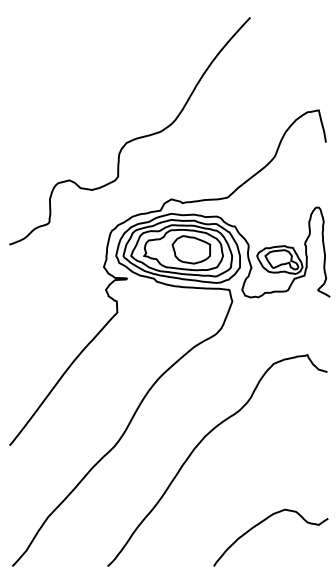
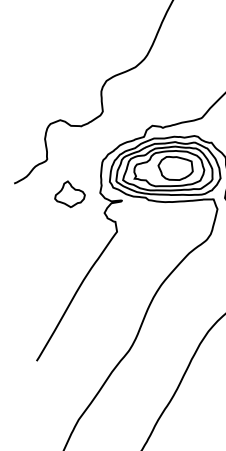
part: (69, 263) -> (69, 193), added

